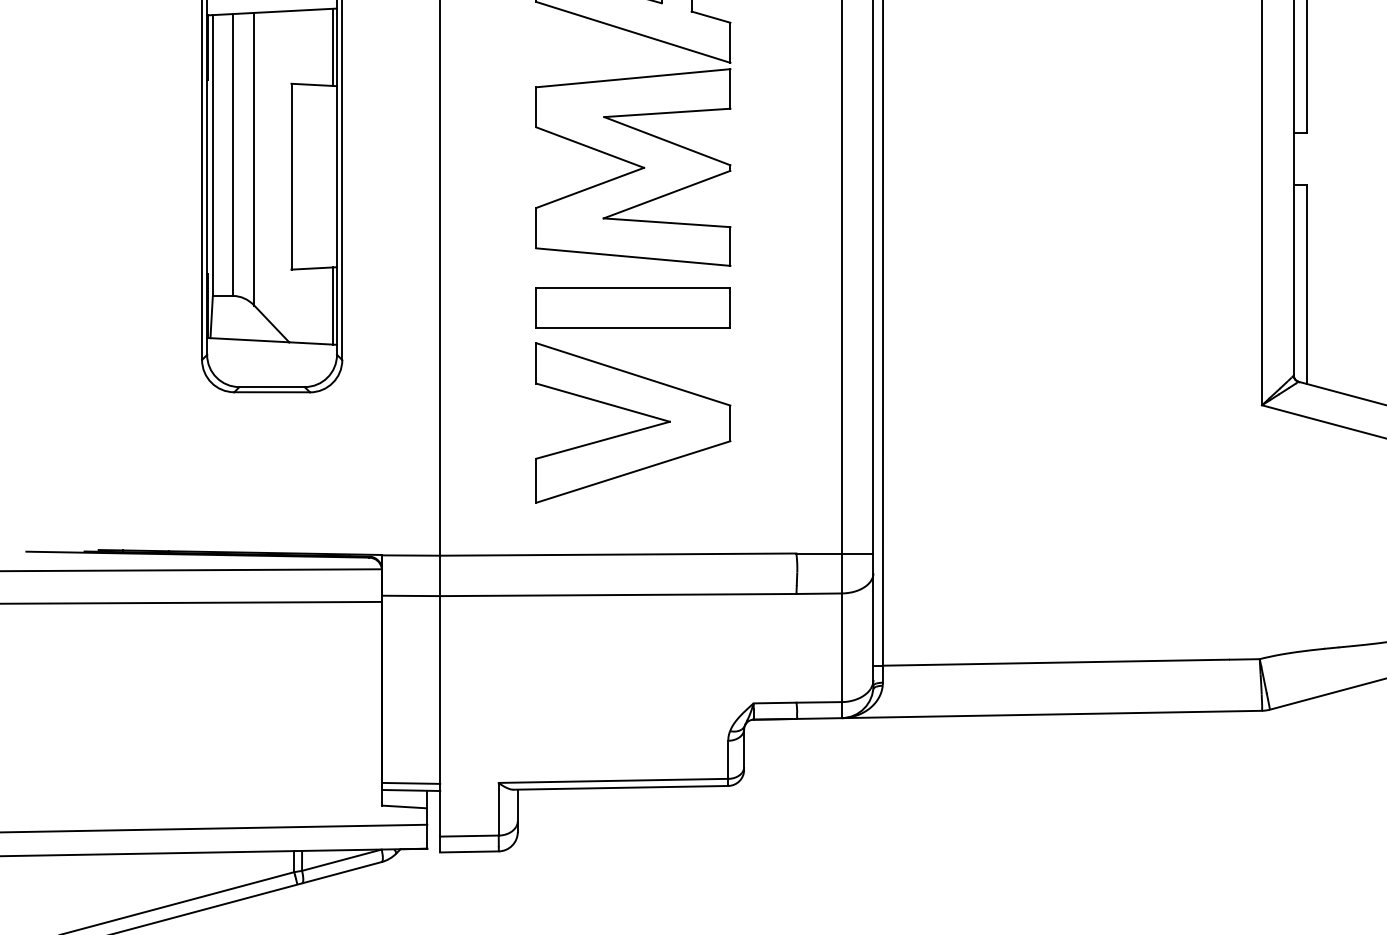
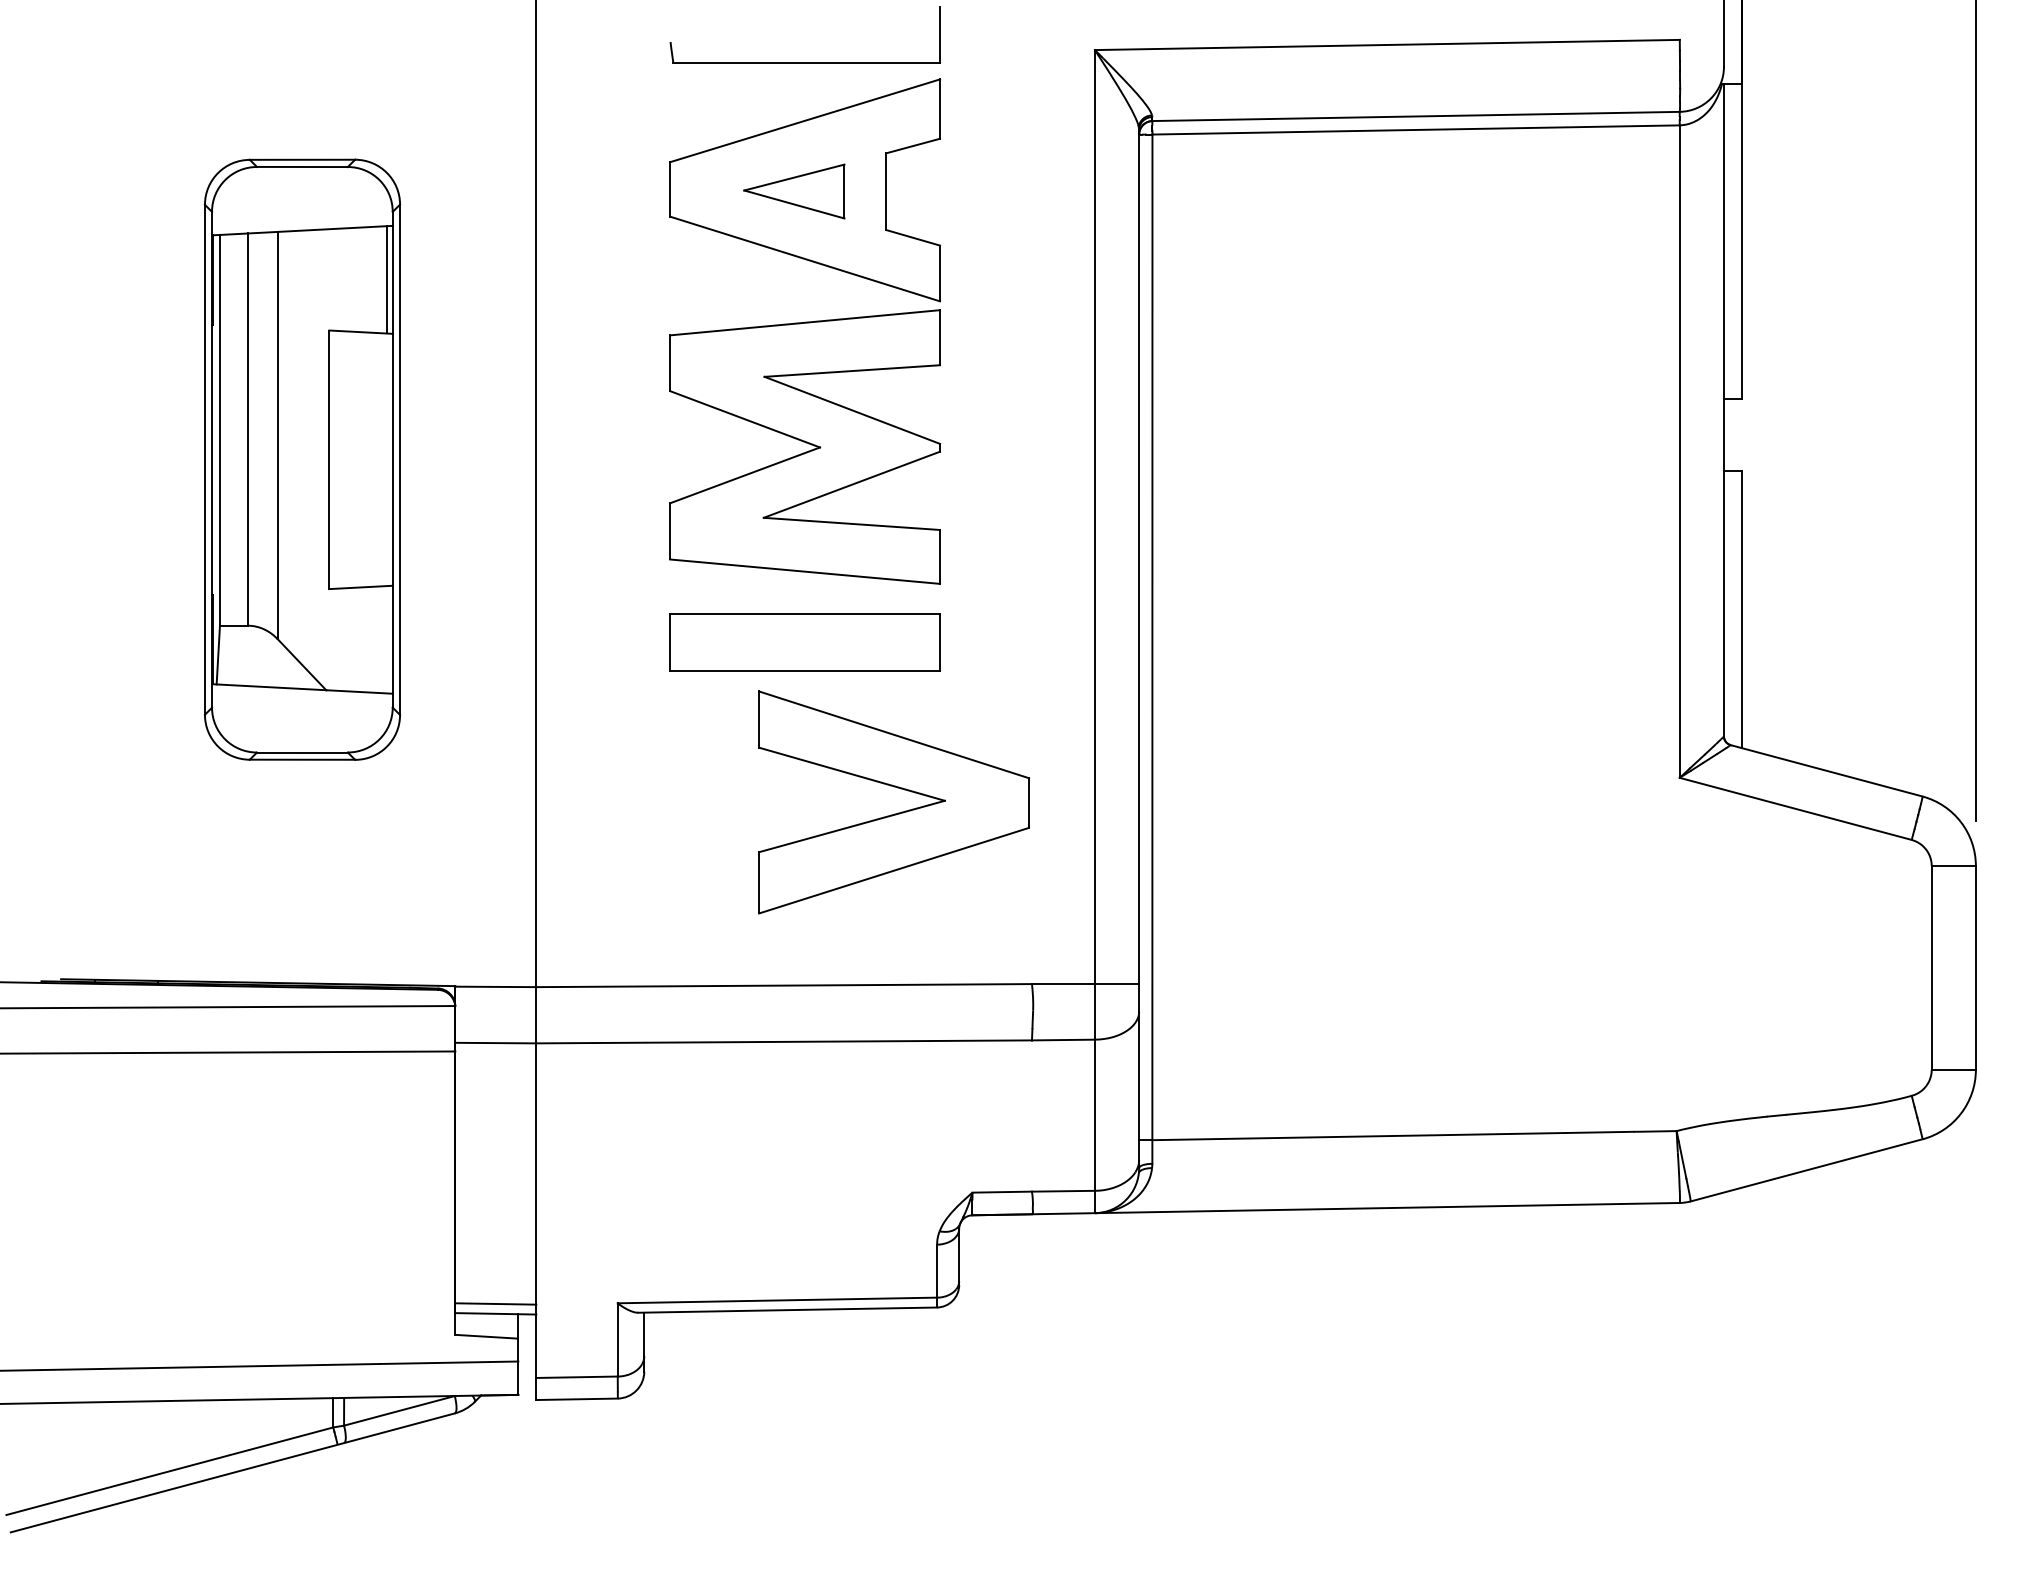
line: (332, 305) -> (386, 639), removed
part: (633, 430) -> (894, 813), moved

